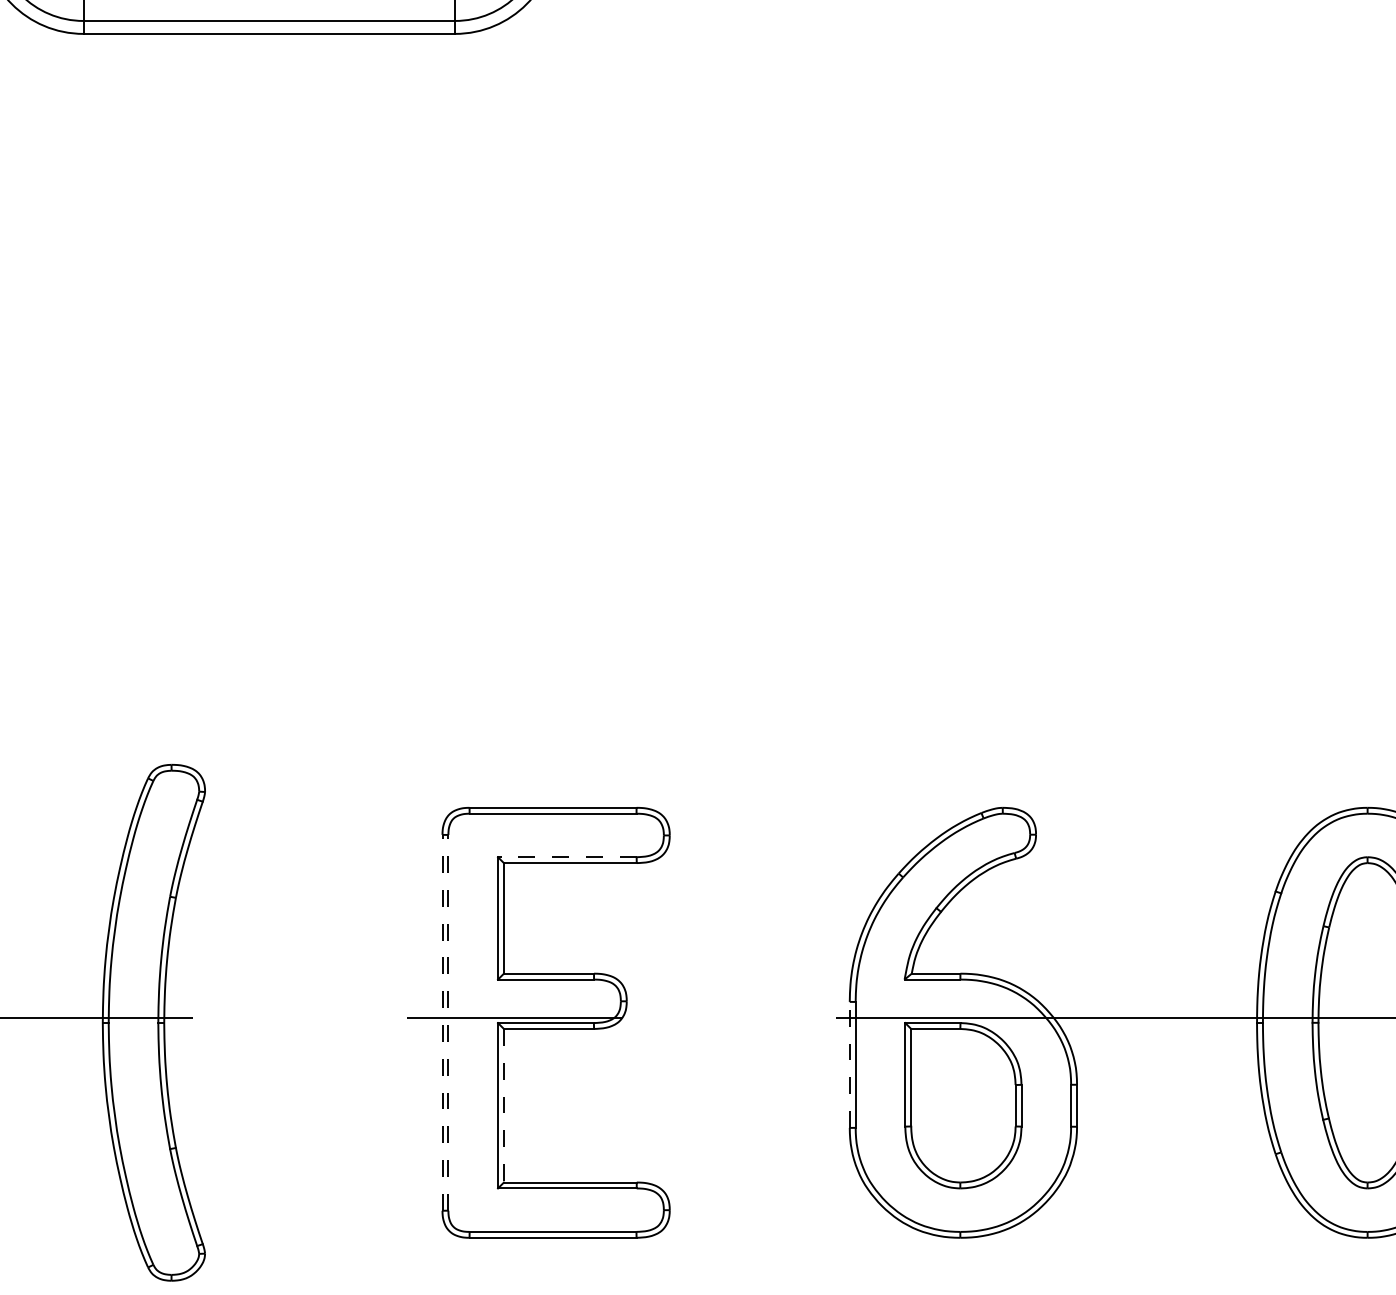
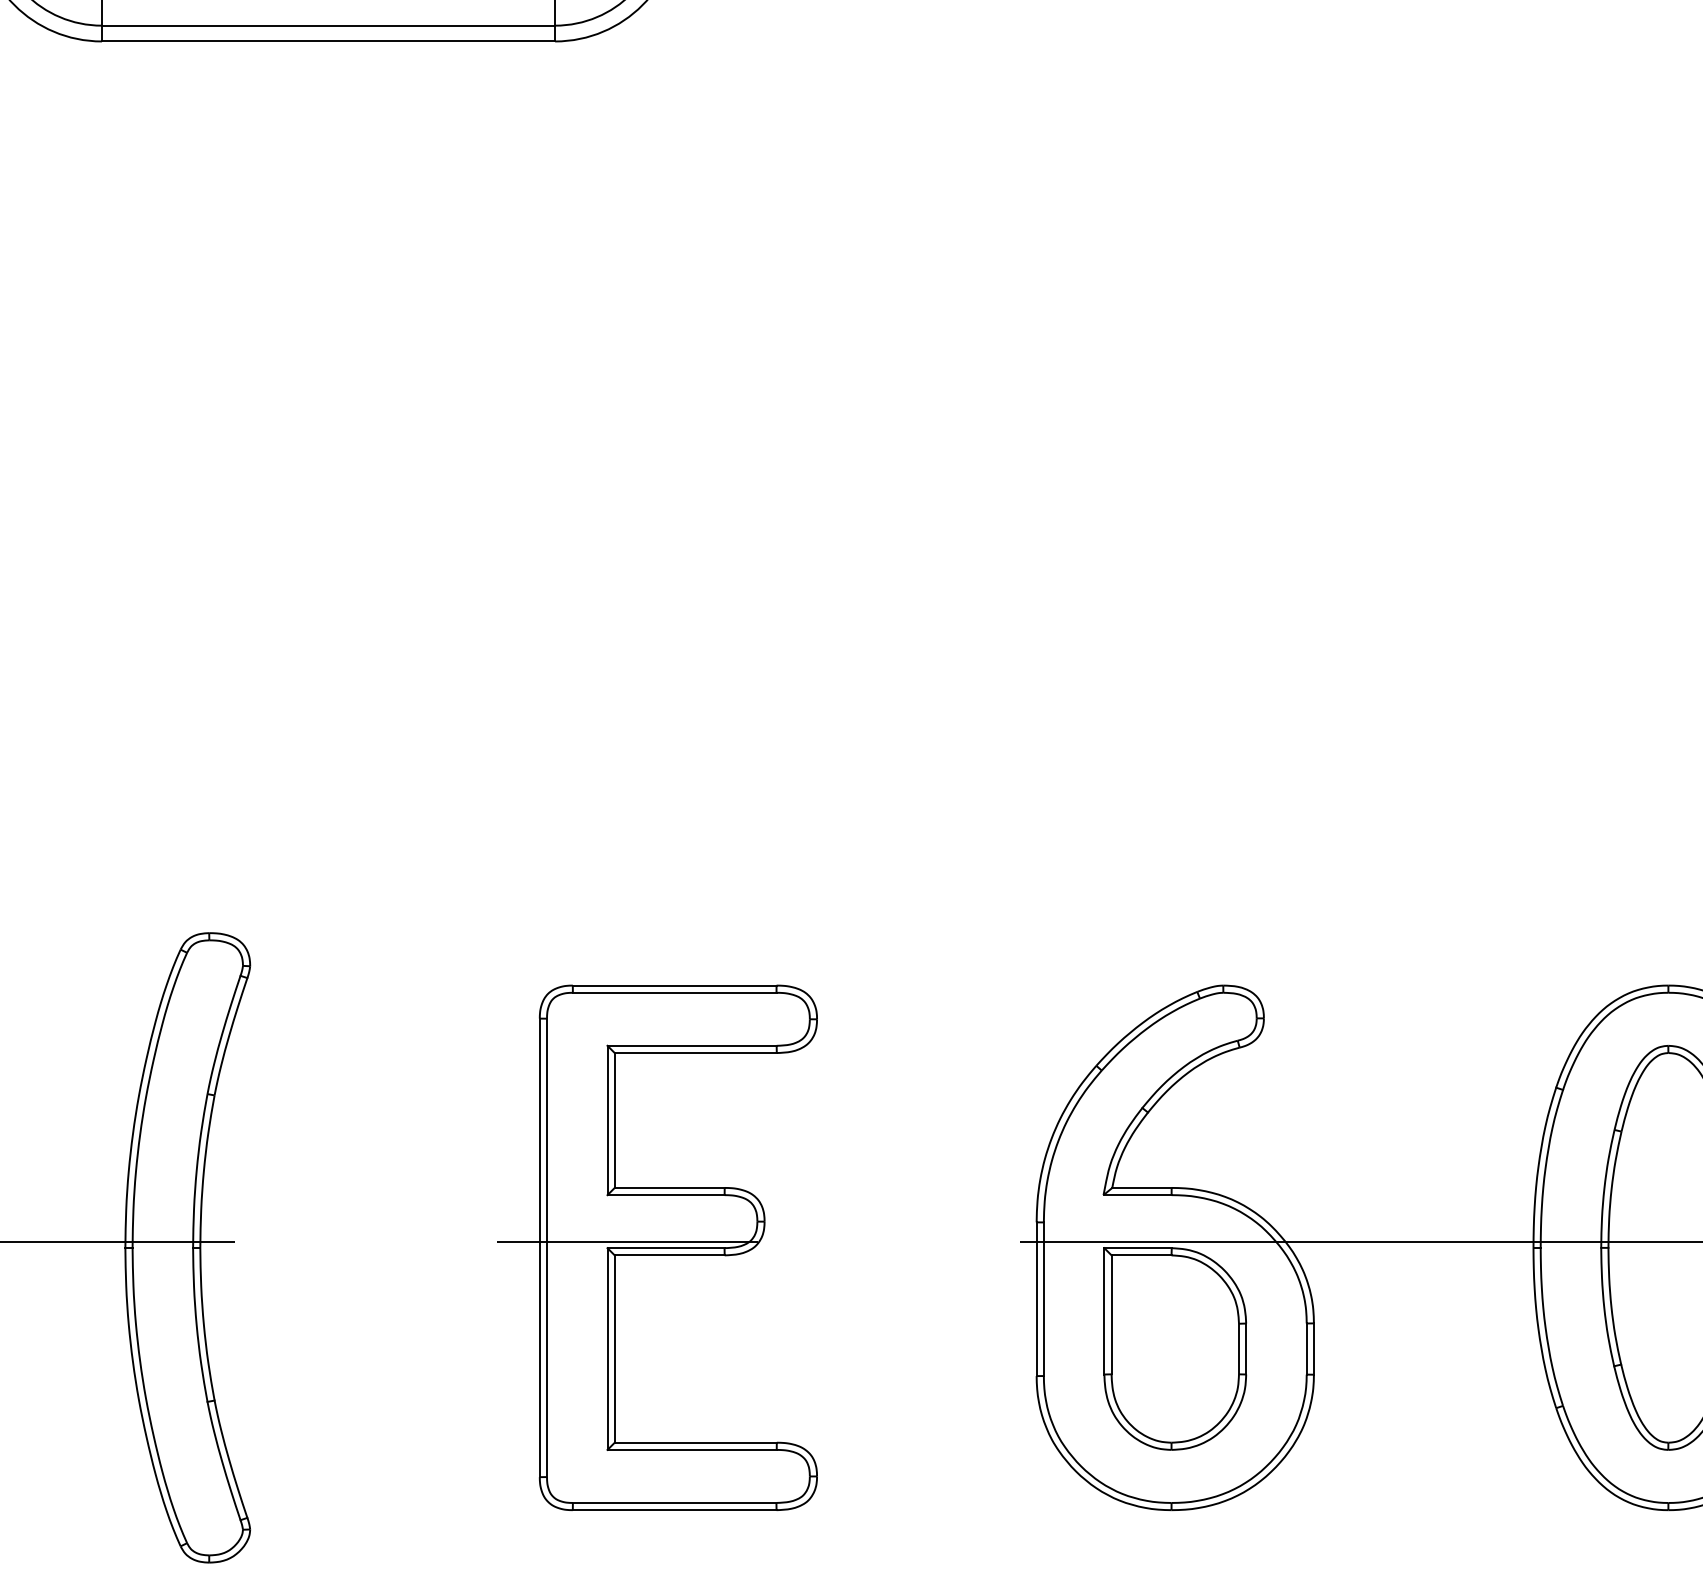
line: (567, 856) -> (692, 1045), dashed -> solid
line: (442, 1022) -> (539, 1247), dashed -> solid
line: (448, 1022) -> (547, 1247), dashed -> solid
line: (849, 1065) -> (1036, 1299), dashed -> solid
line: (503, 1106) -> (614, 1349), dashed -> solid

